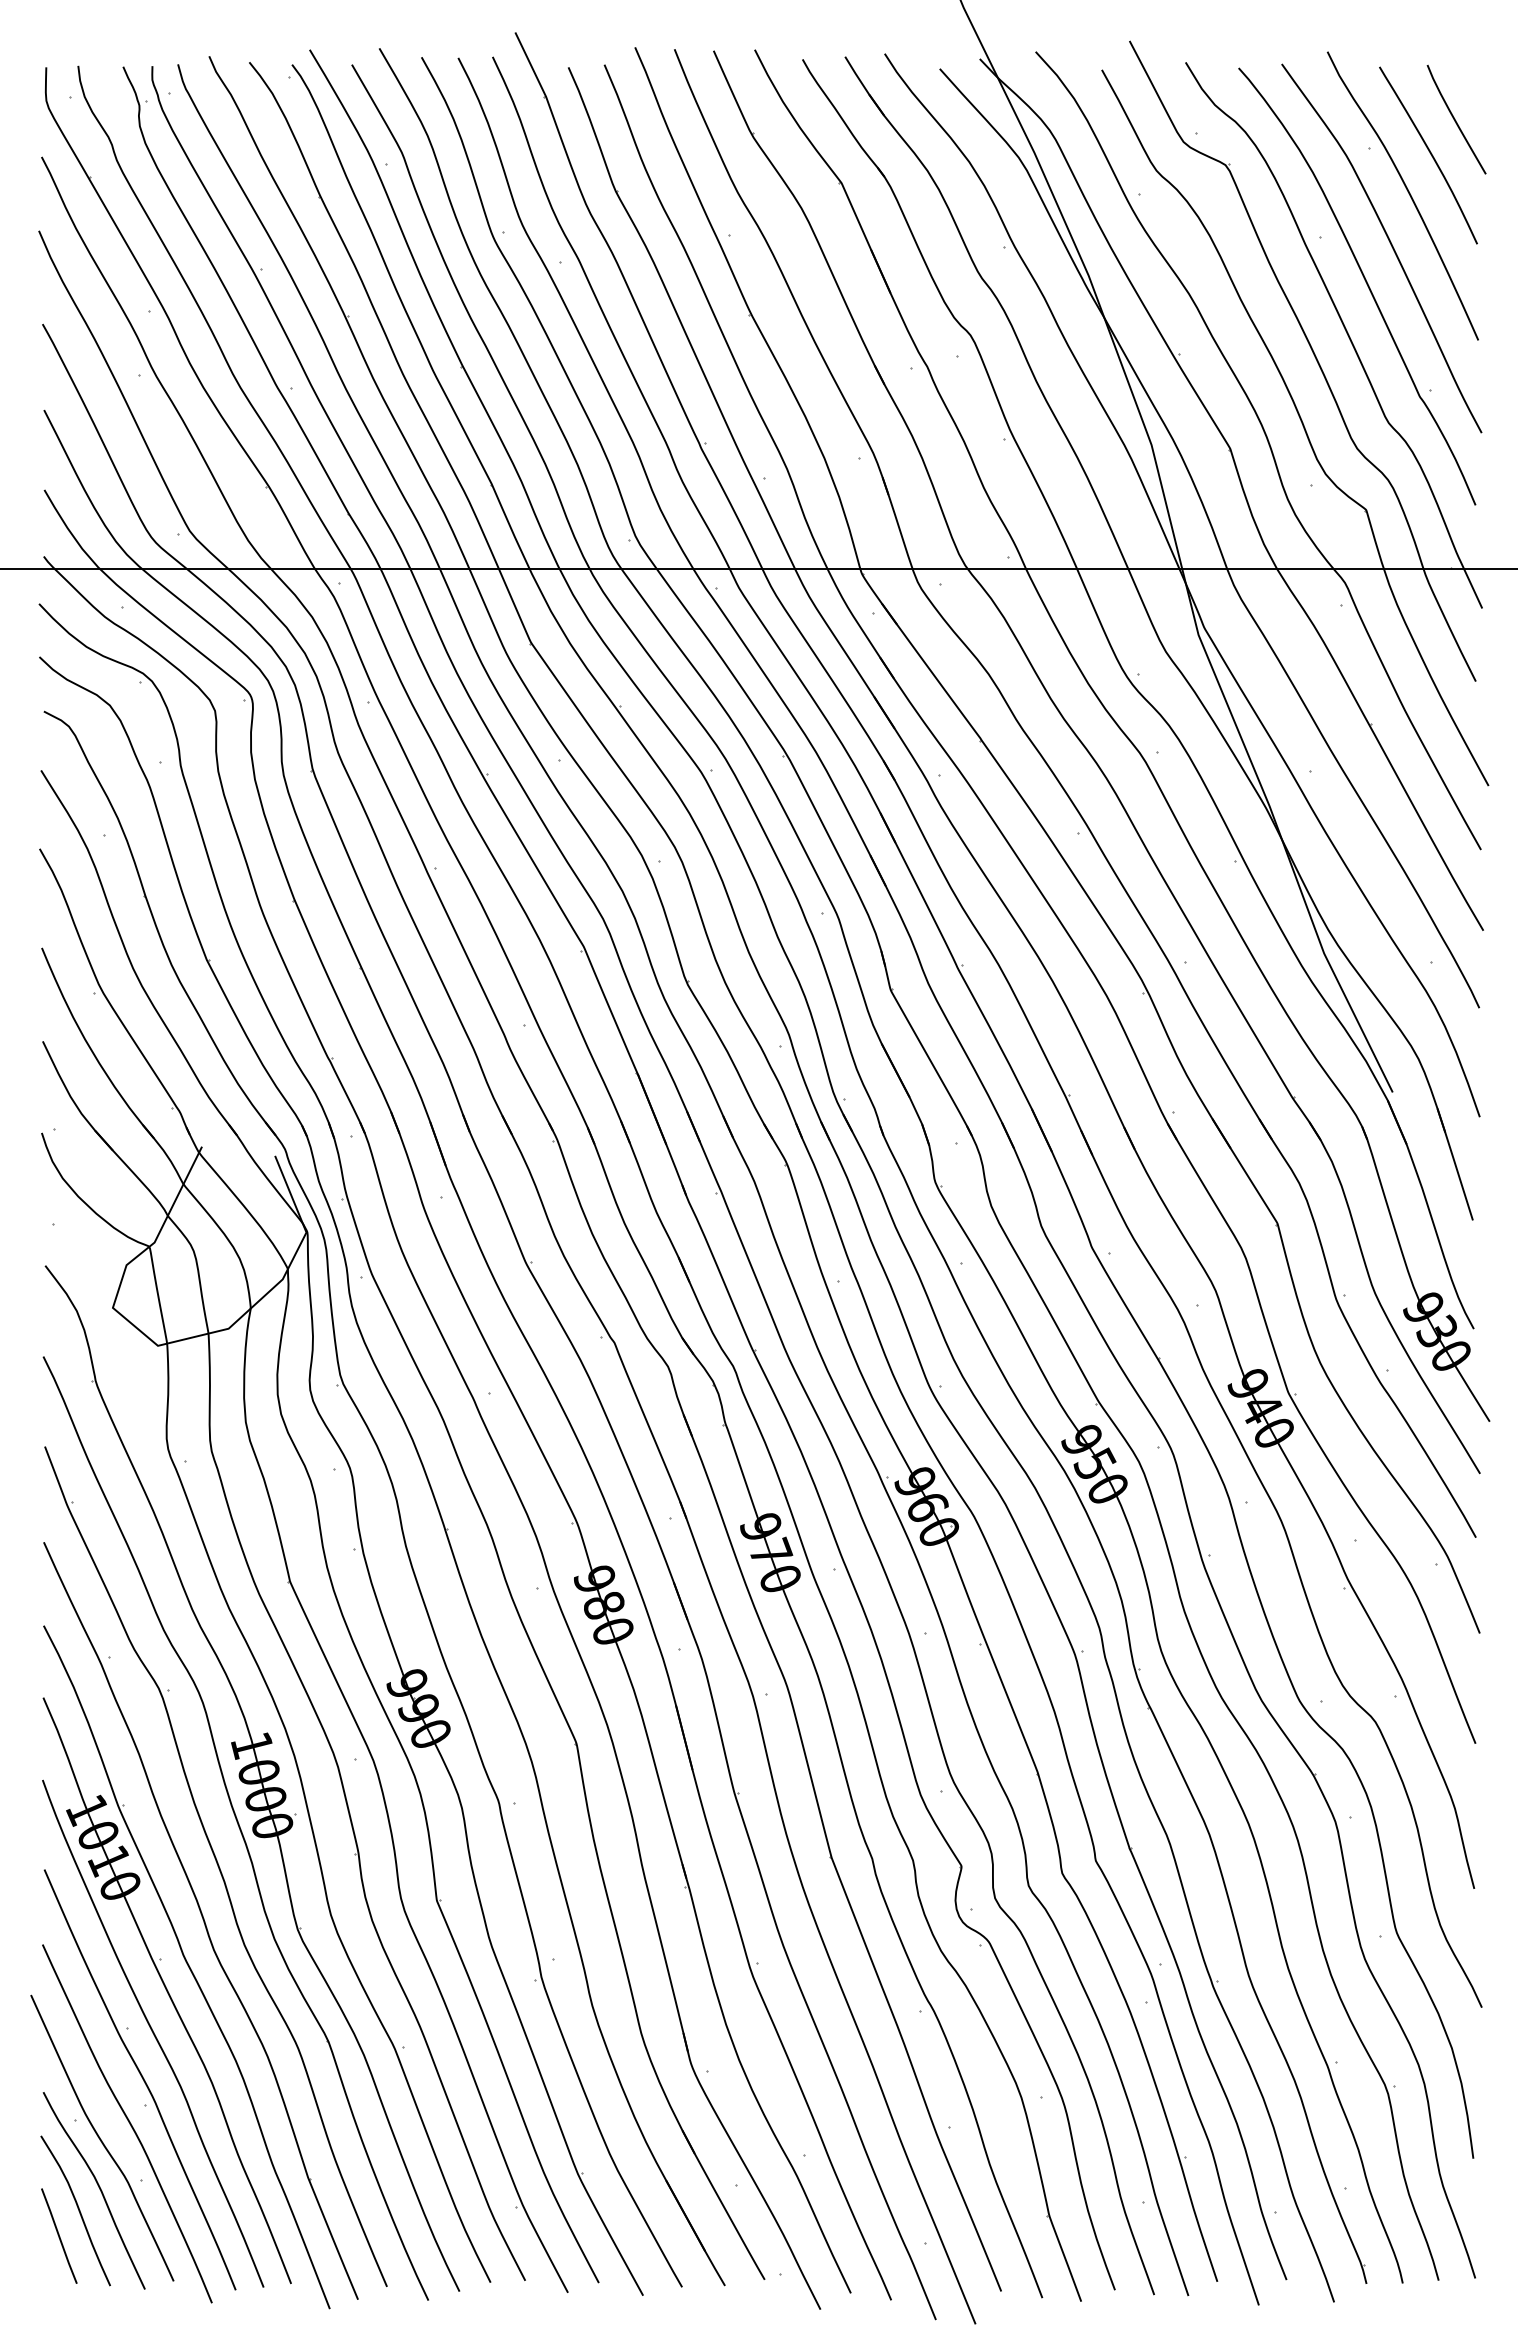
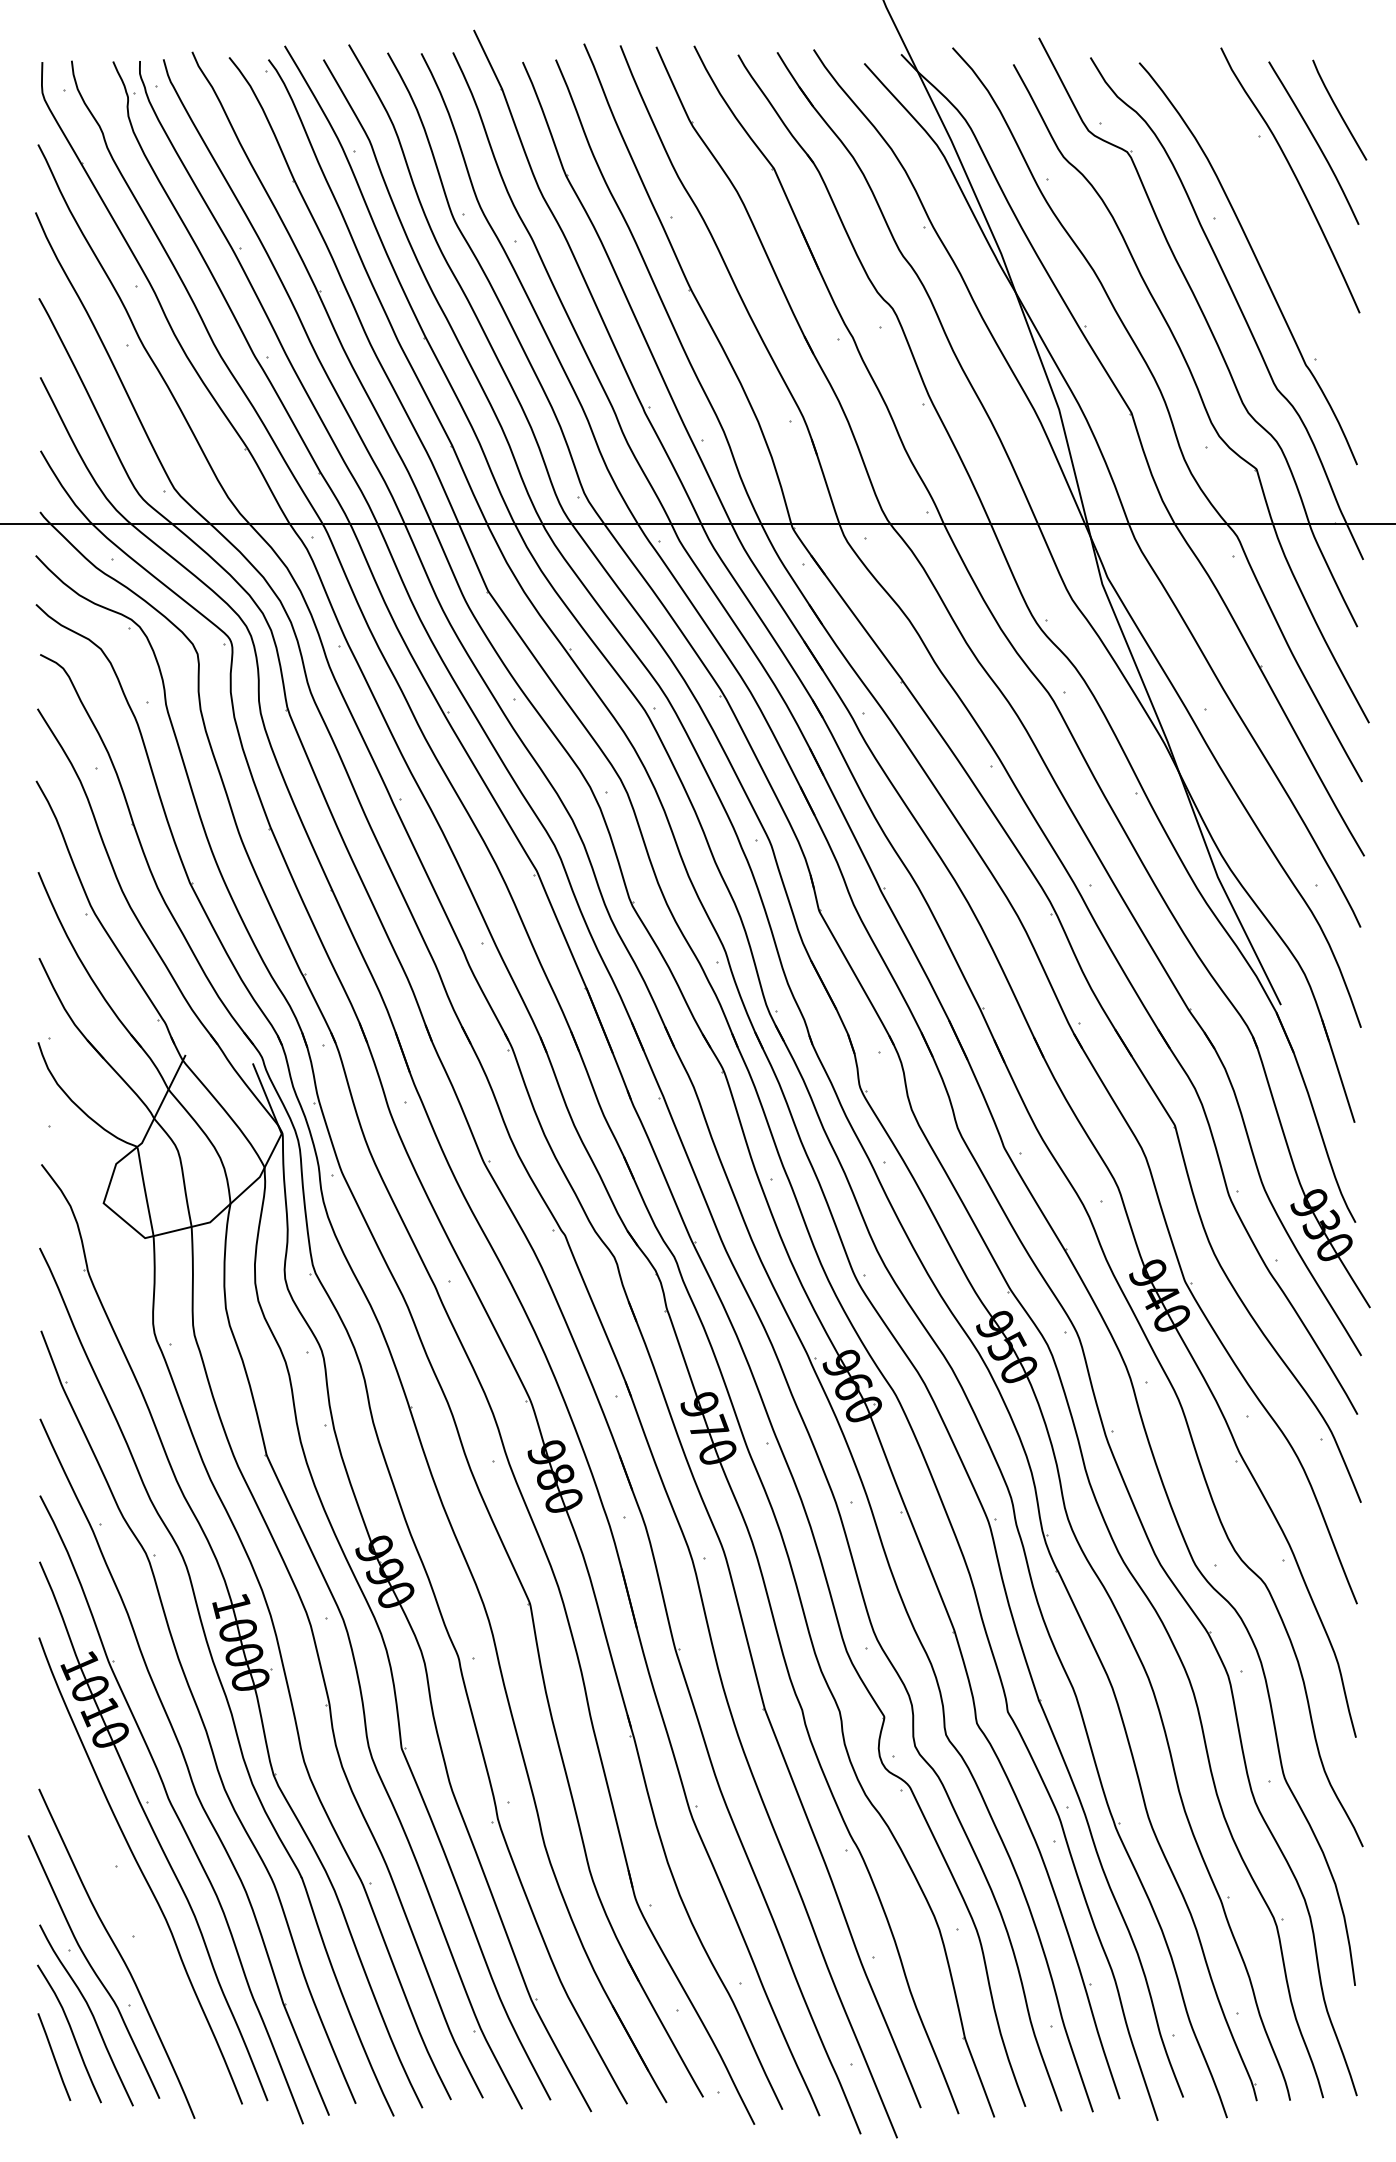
curve: (1390, 245) -> (1278, 225), removed
curve: (141, 2077) -> (129, 1911), removed

